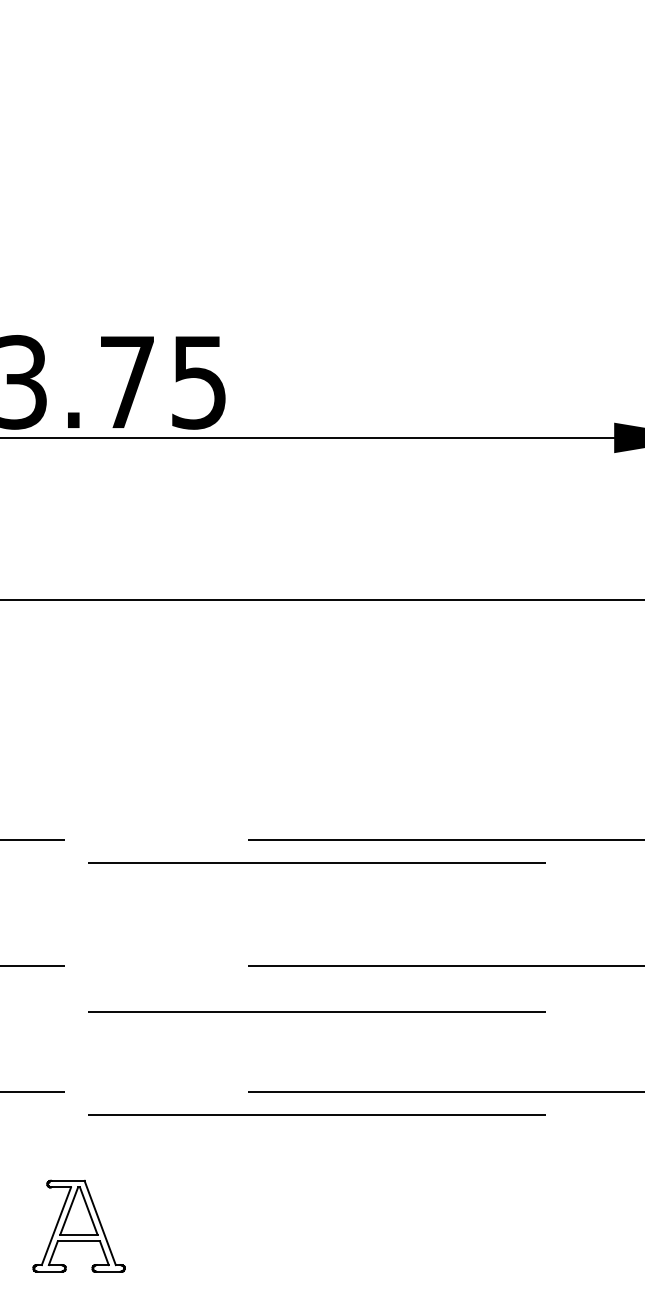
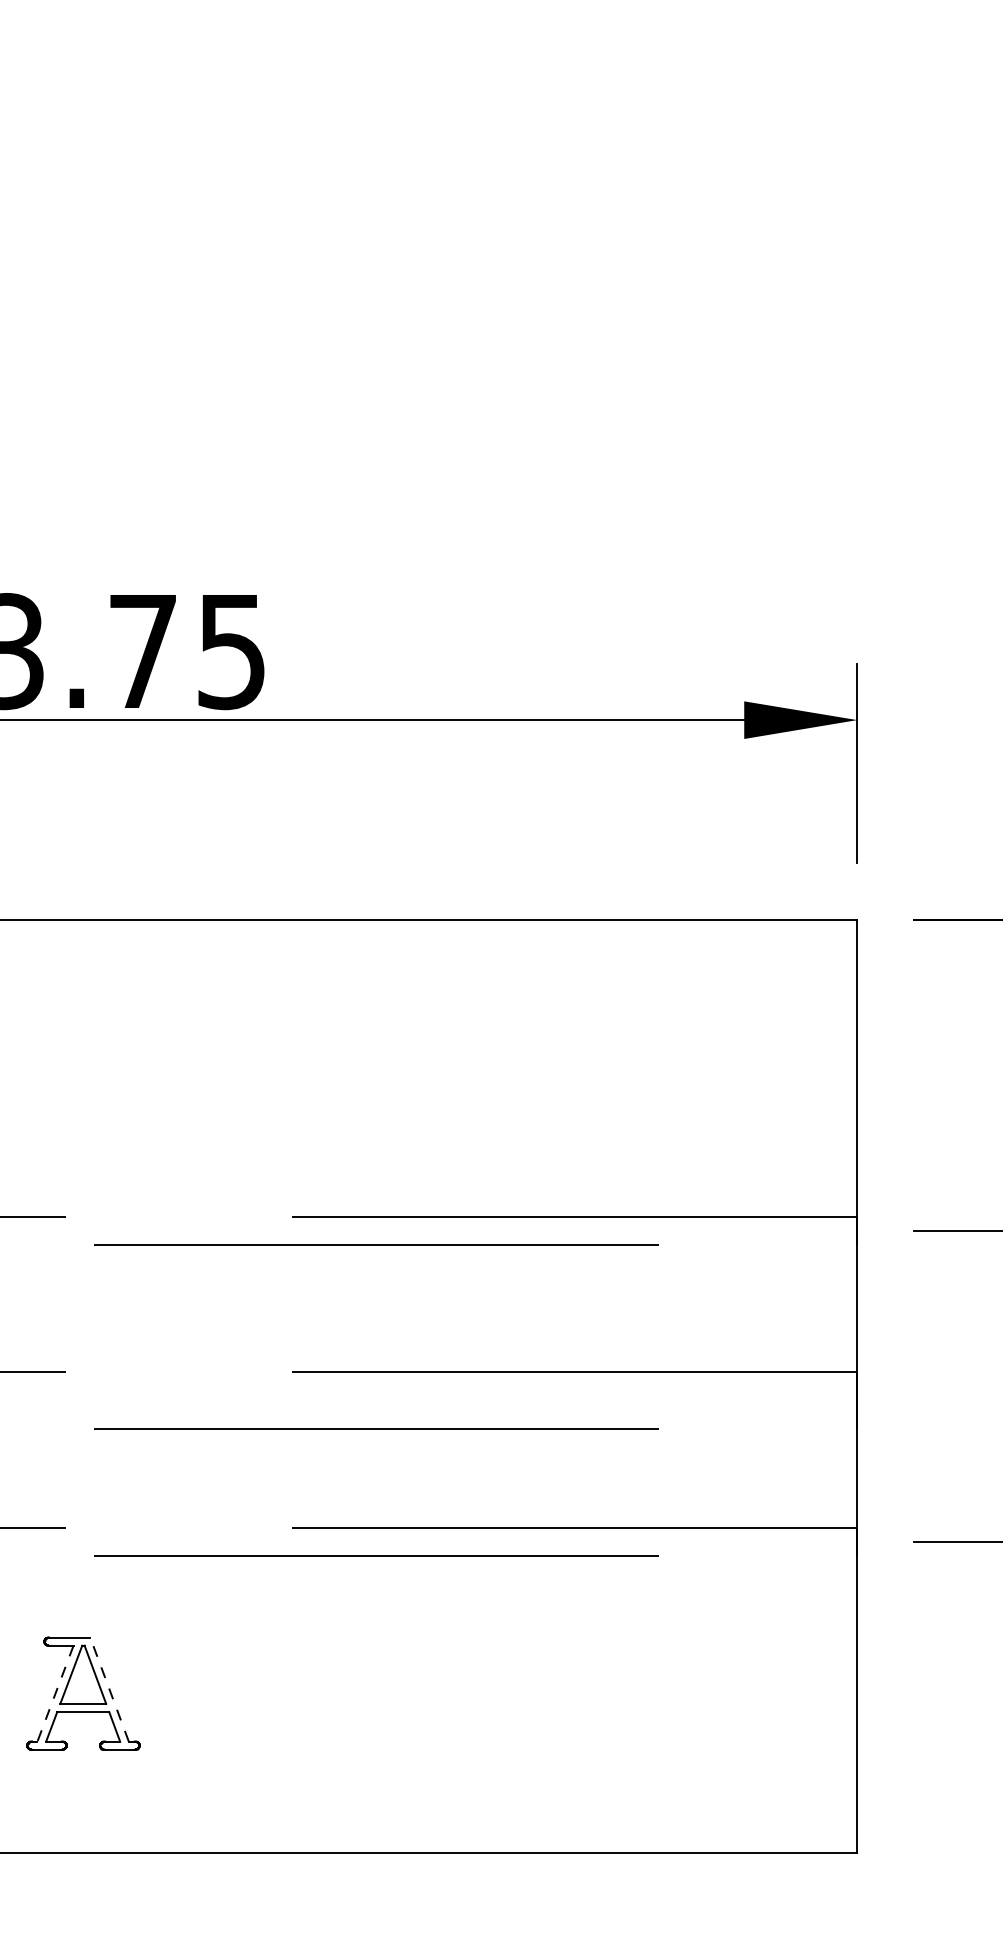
line: (100, 1222) -> (109, 1689), solid -> dashed
line: (56, 1226) -> (55, 1694), solid -> dashed

